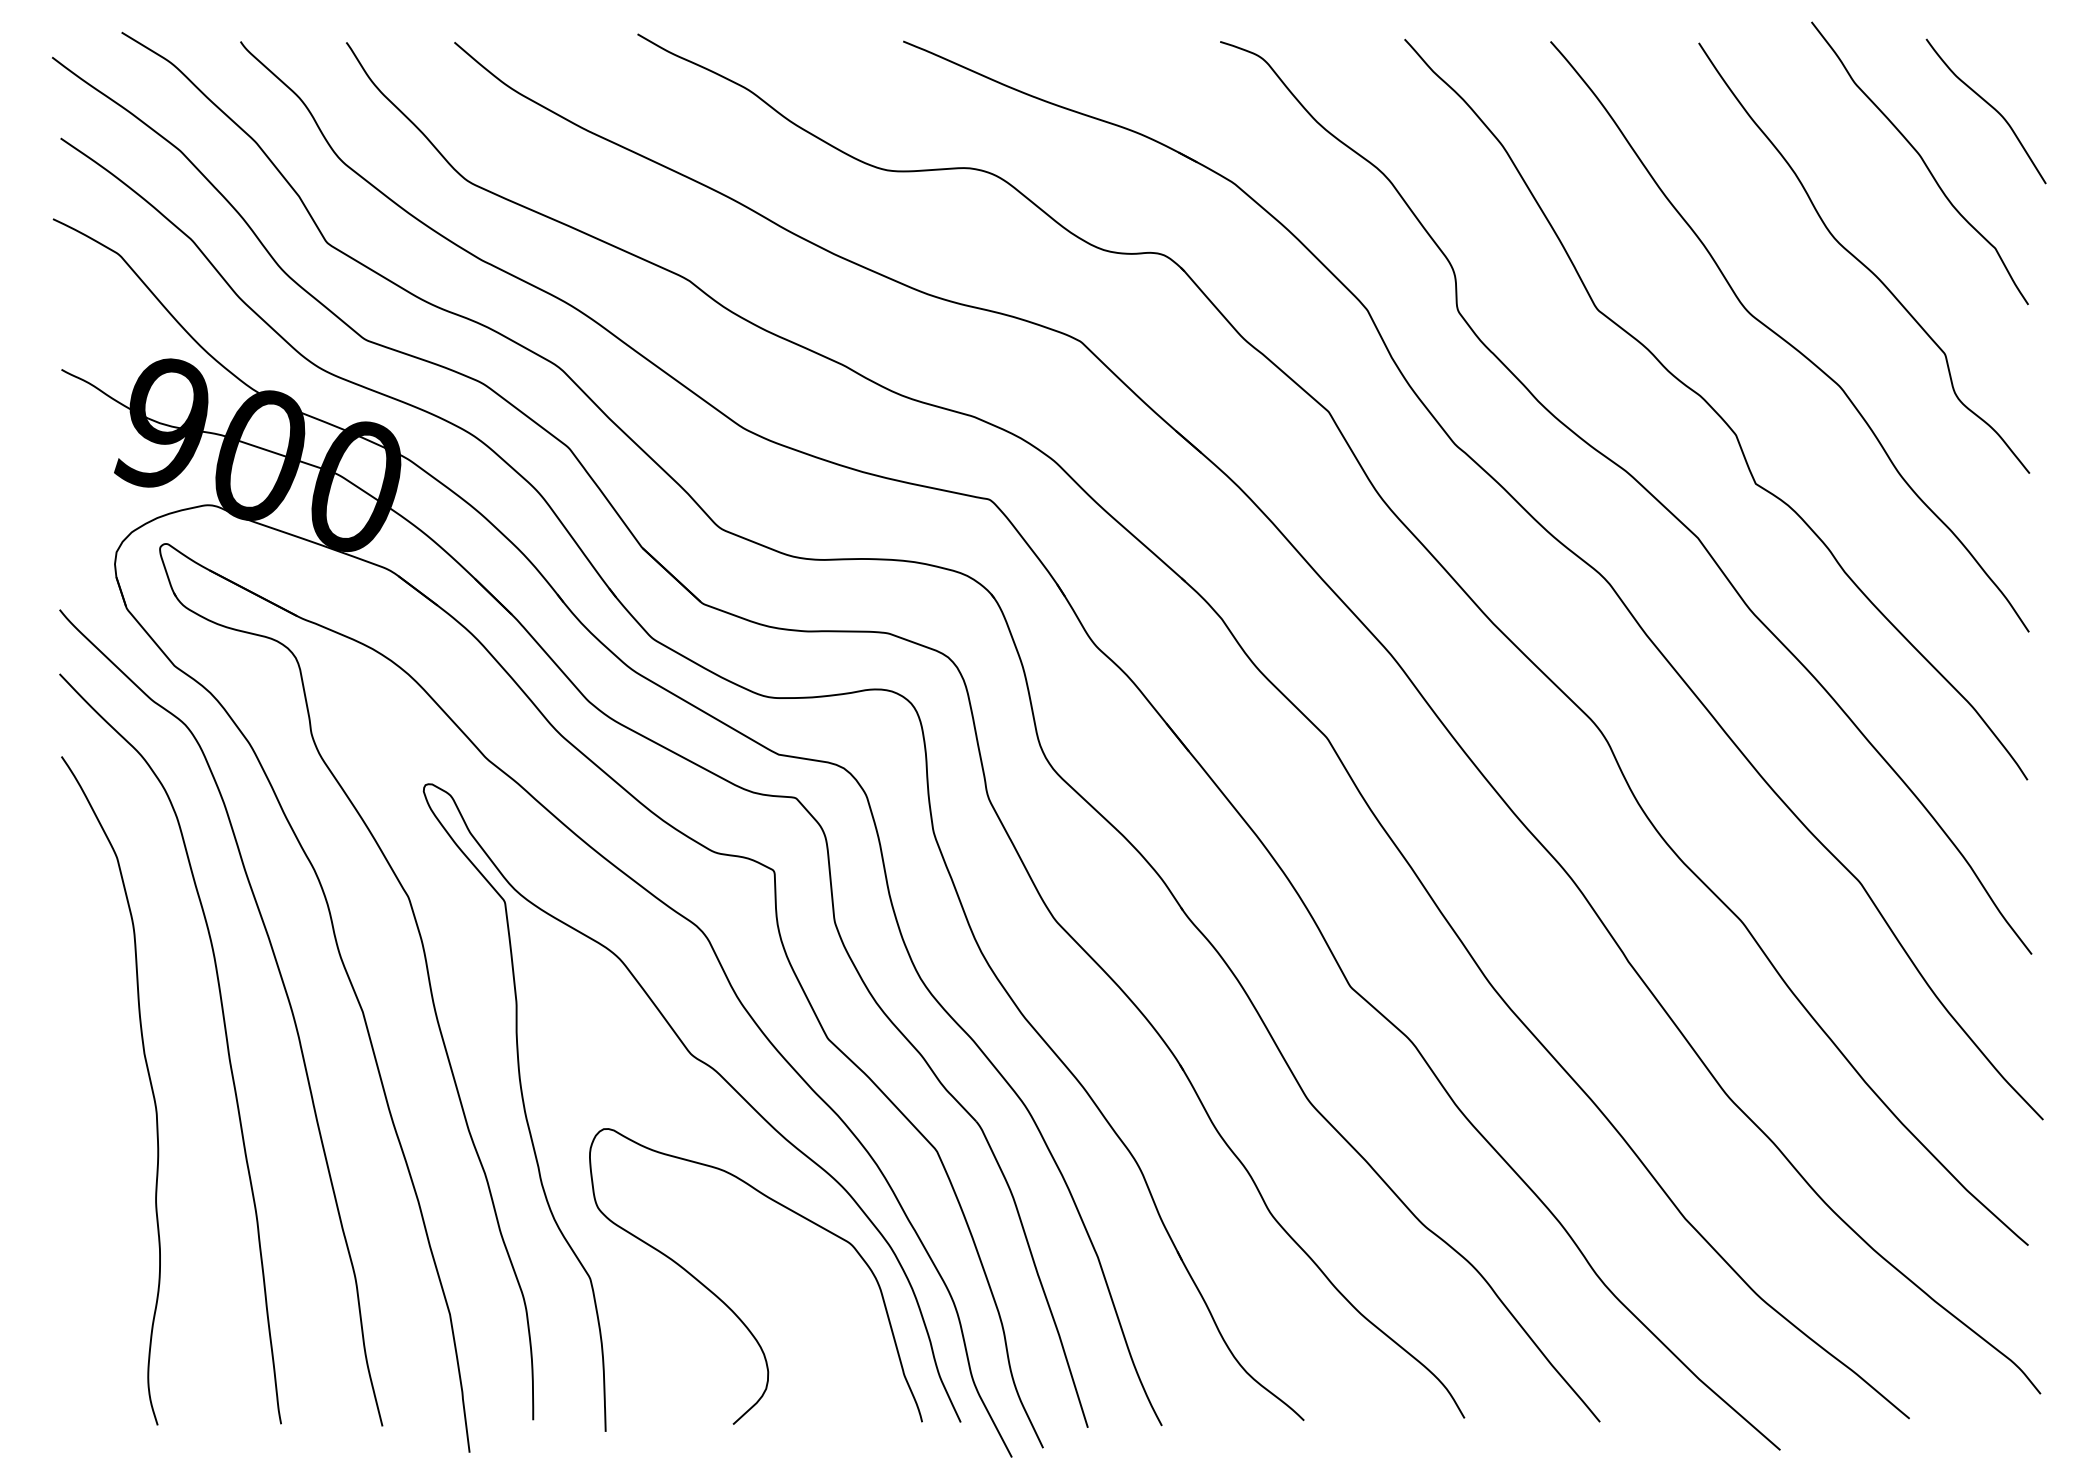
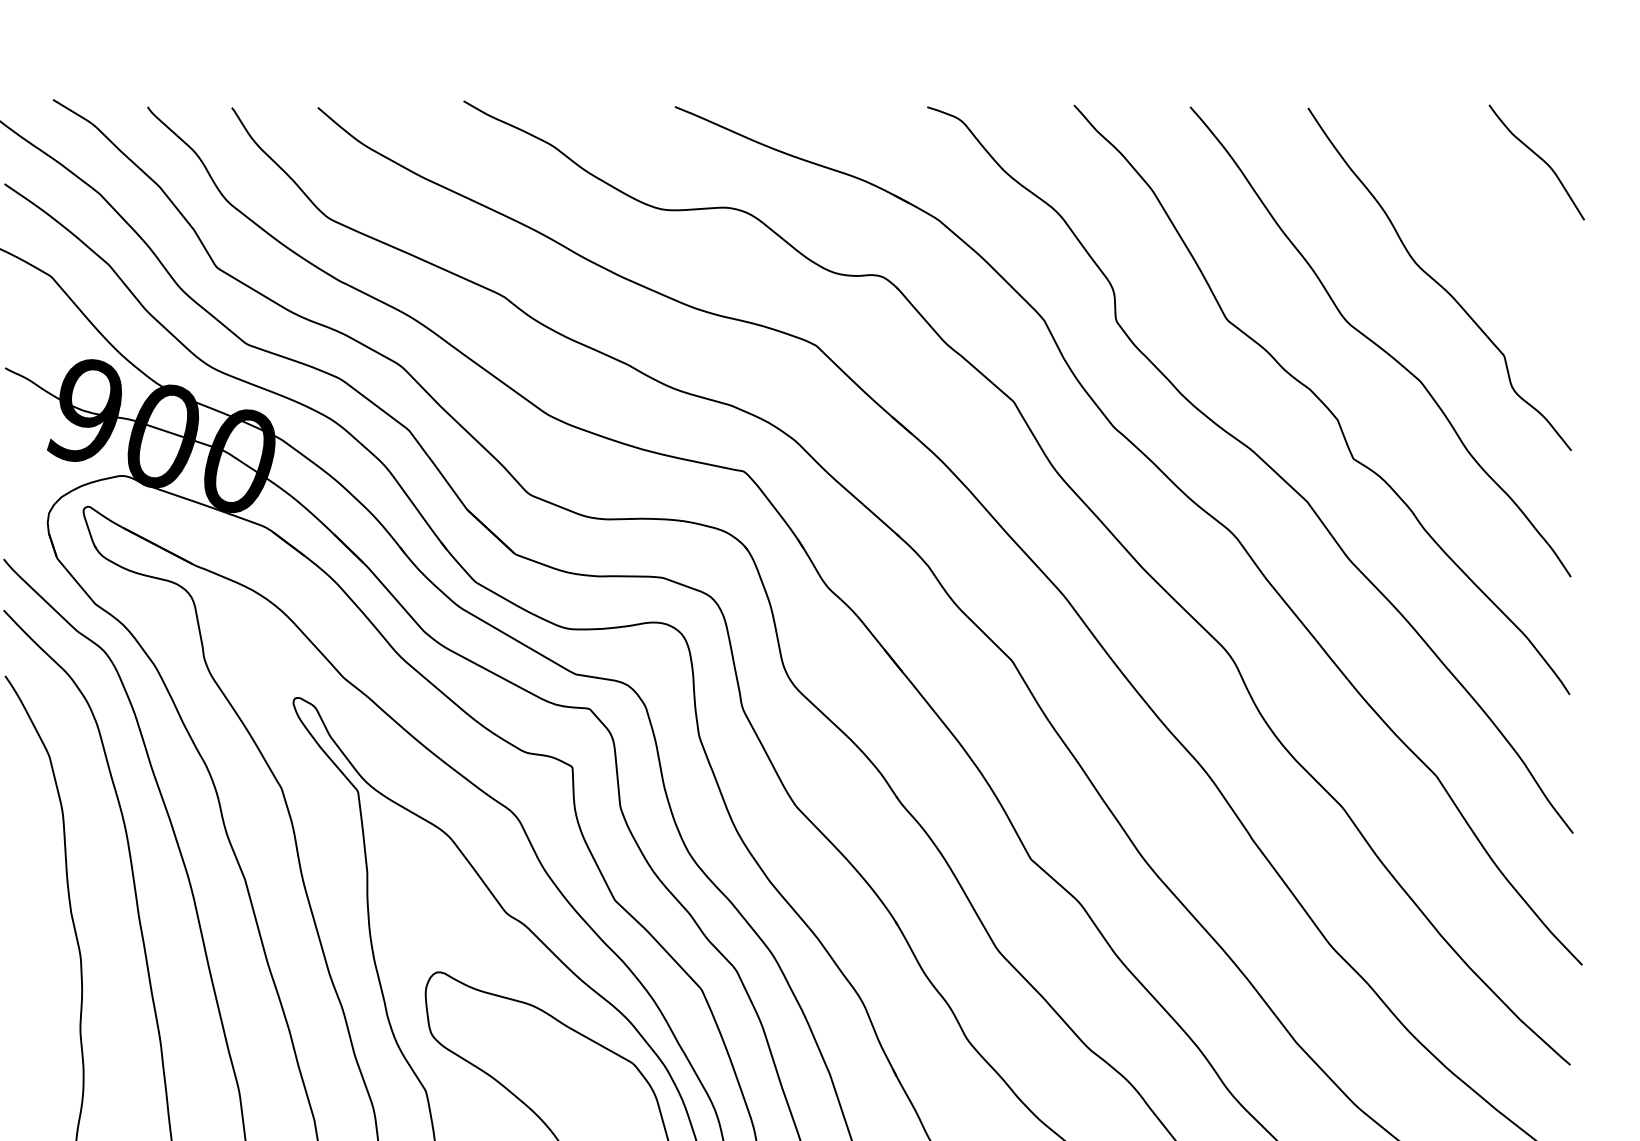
curve: (1922, 161) -> (1486, 202), removed

